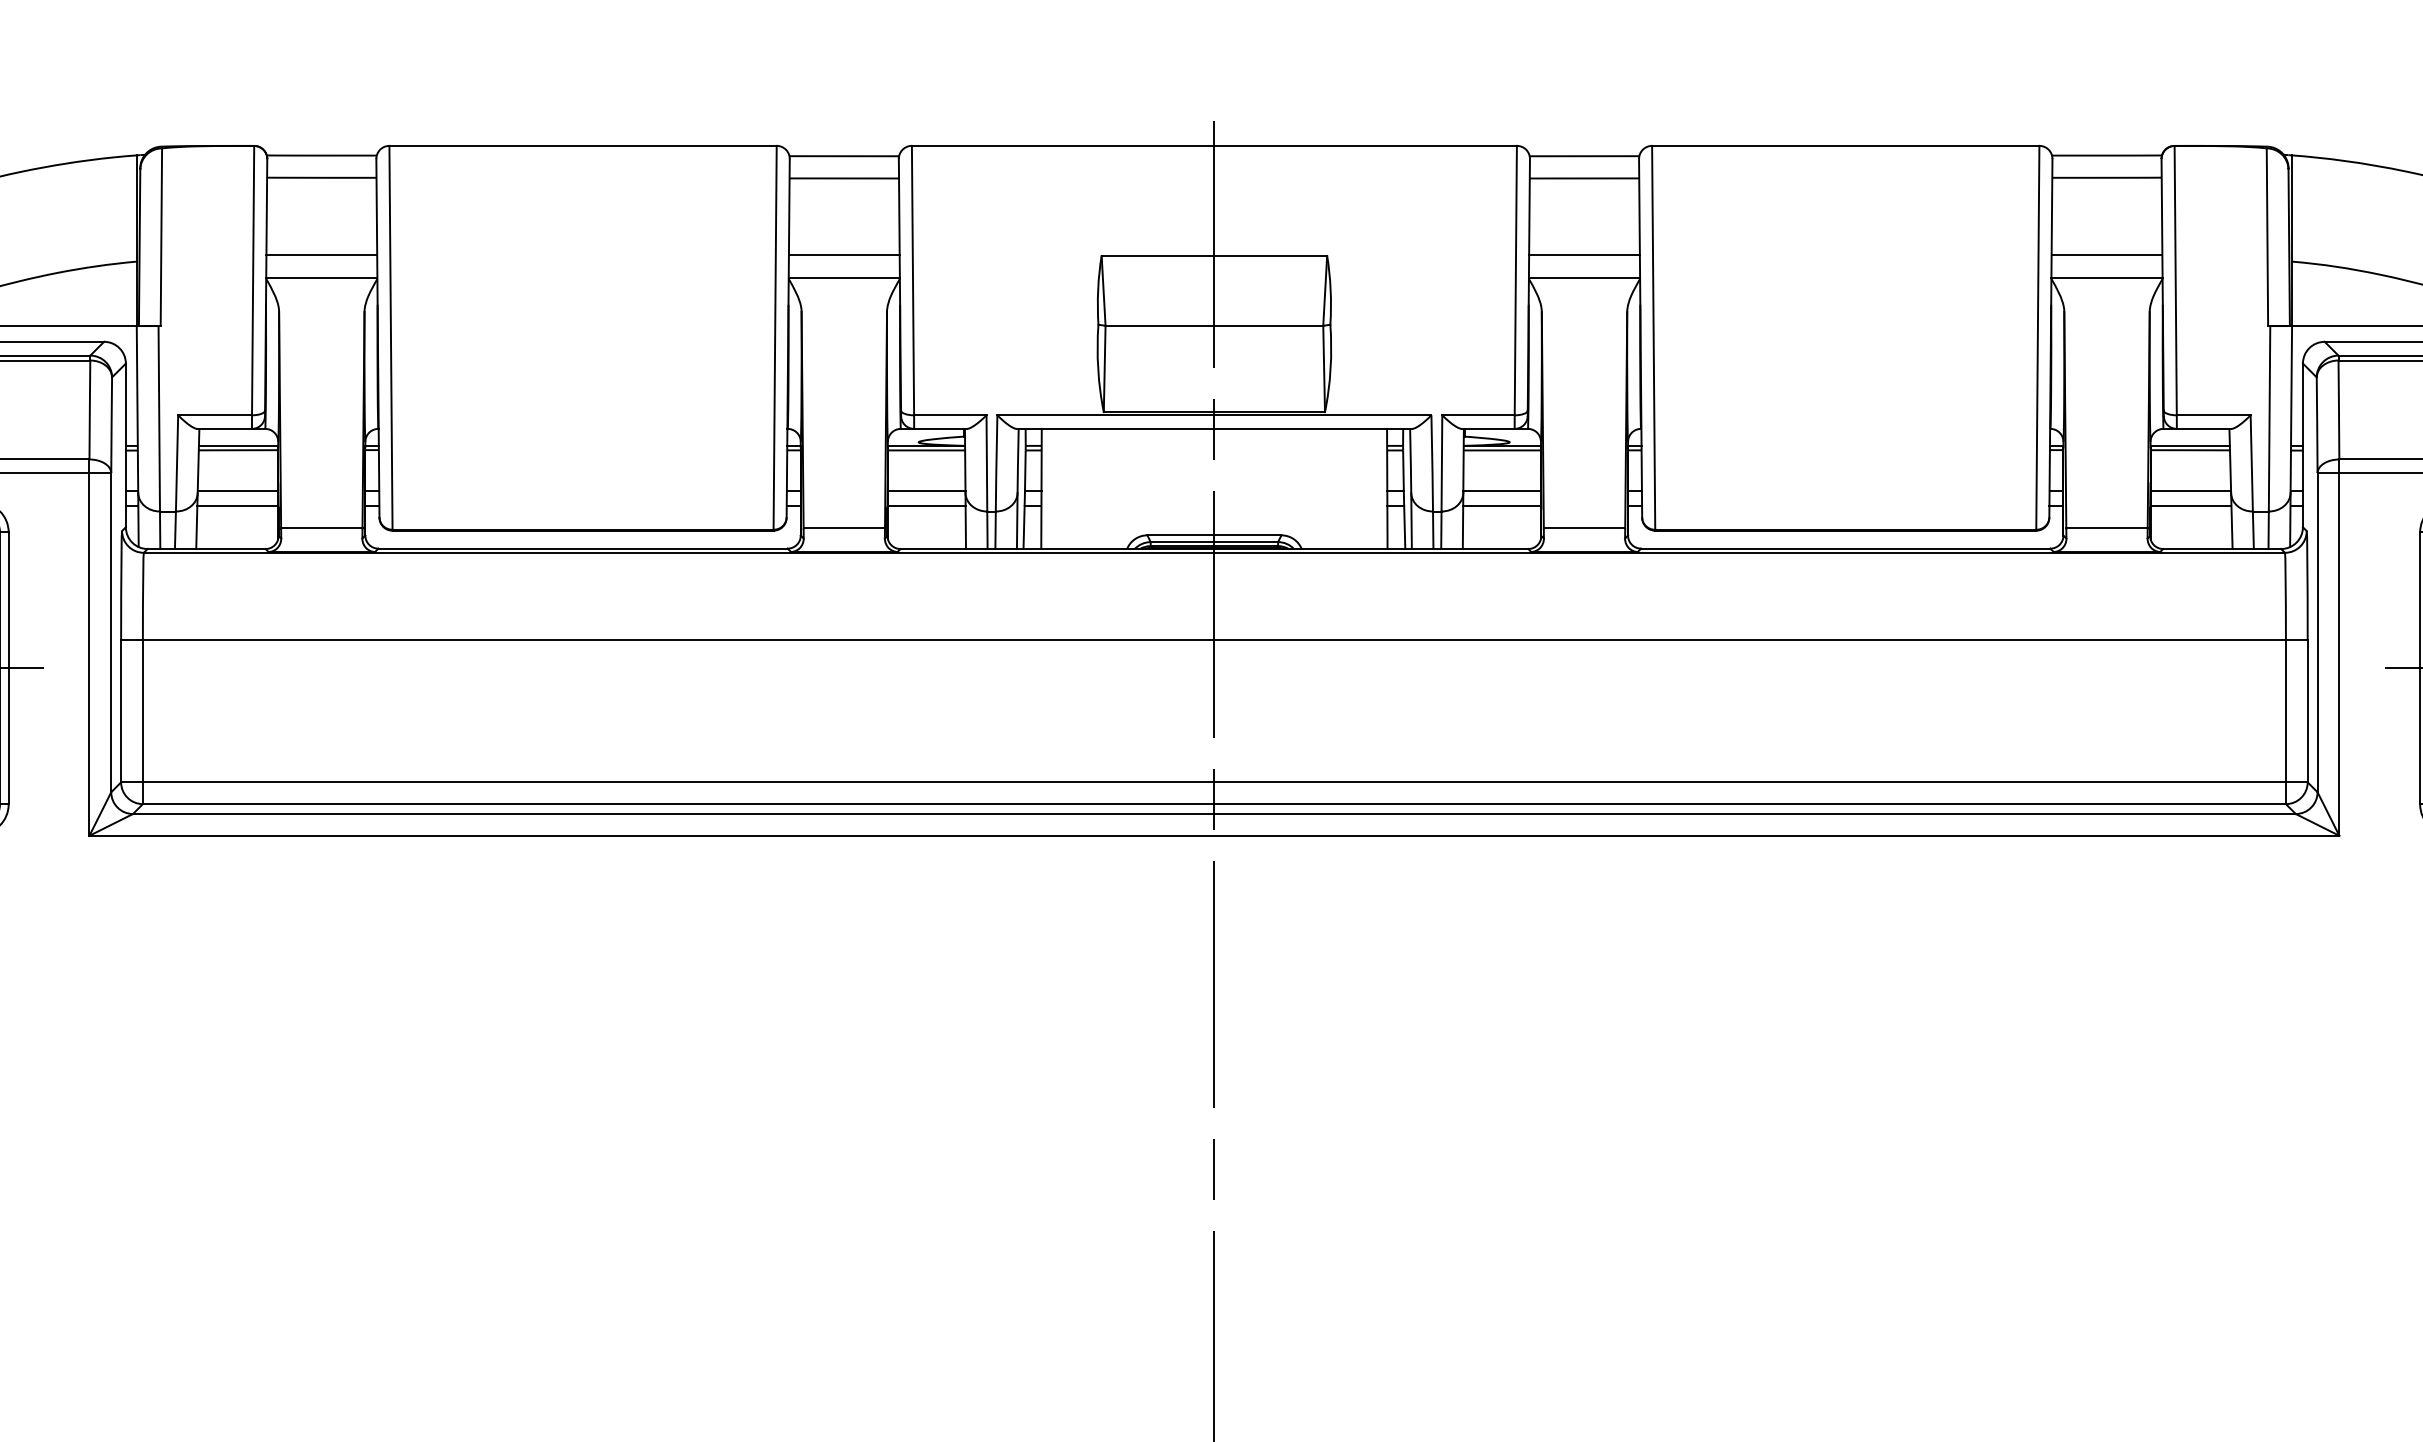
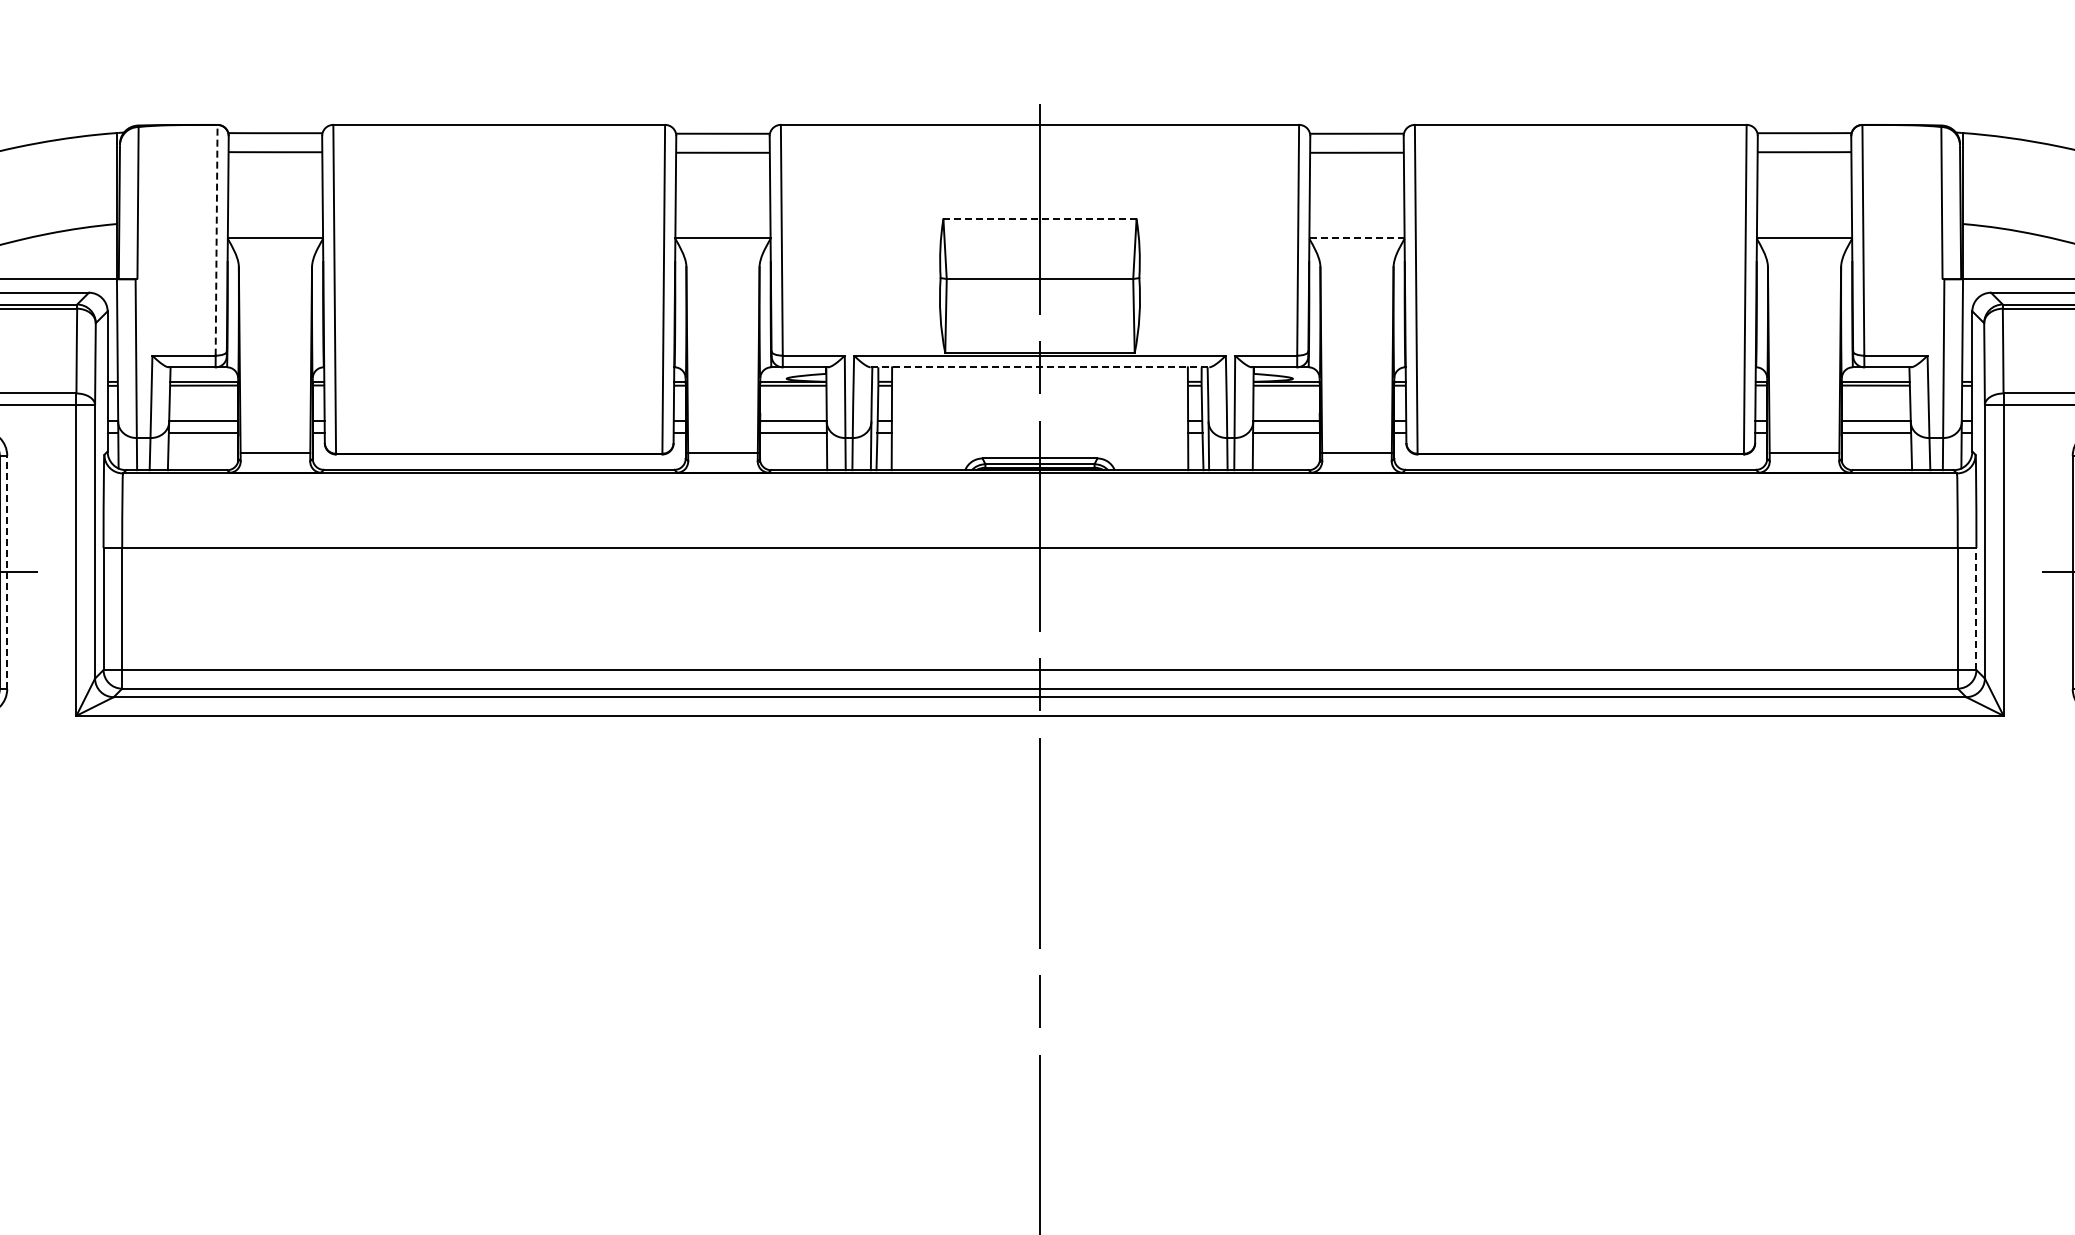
line: (321, 255) -> (275, 218), removed
line: (843, 255) -> (722, 218), removed
line: (1583, 255) -> (1356, 218), removed
line: (2106, 255) -> (1804, 218), removed
line: (1213, 256) -> (1039, 219), solid -> dashed
line: (1585, 278) -> (1357, 238), solid -> dashed
line: (252, 279) -> (216, 239), solid -> dashed
line: (1215, 429) -> (1040, 367), solid -> dashed
line: (8, 668) -> (7, 572), solid -> dashed
line: (2307, 710) -> (1976, 608), solid -> dashed

